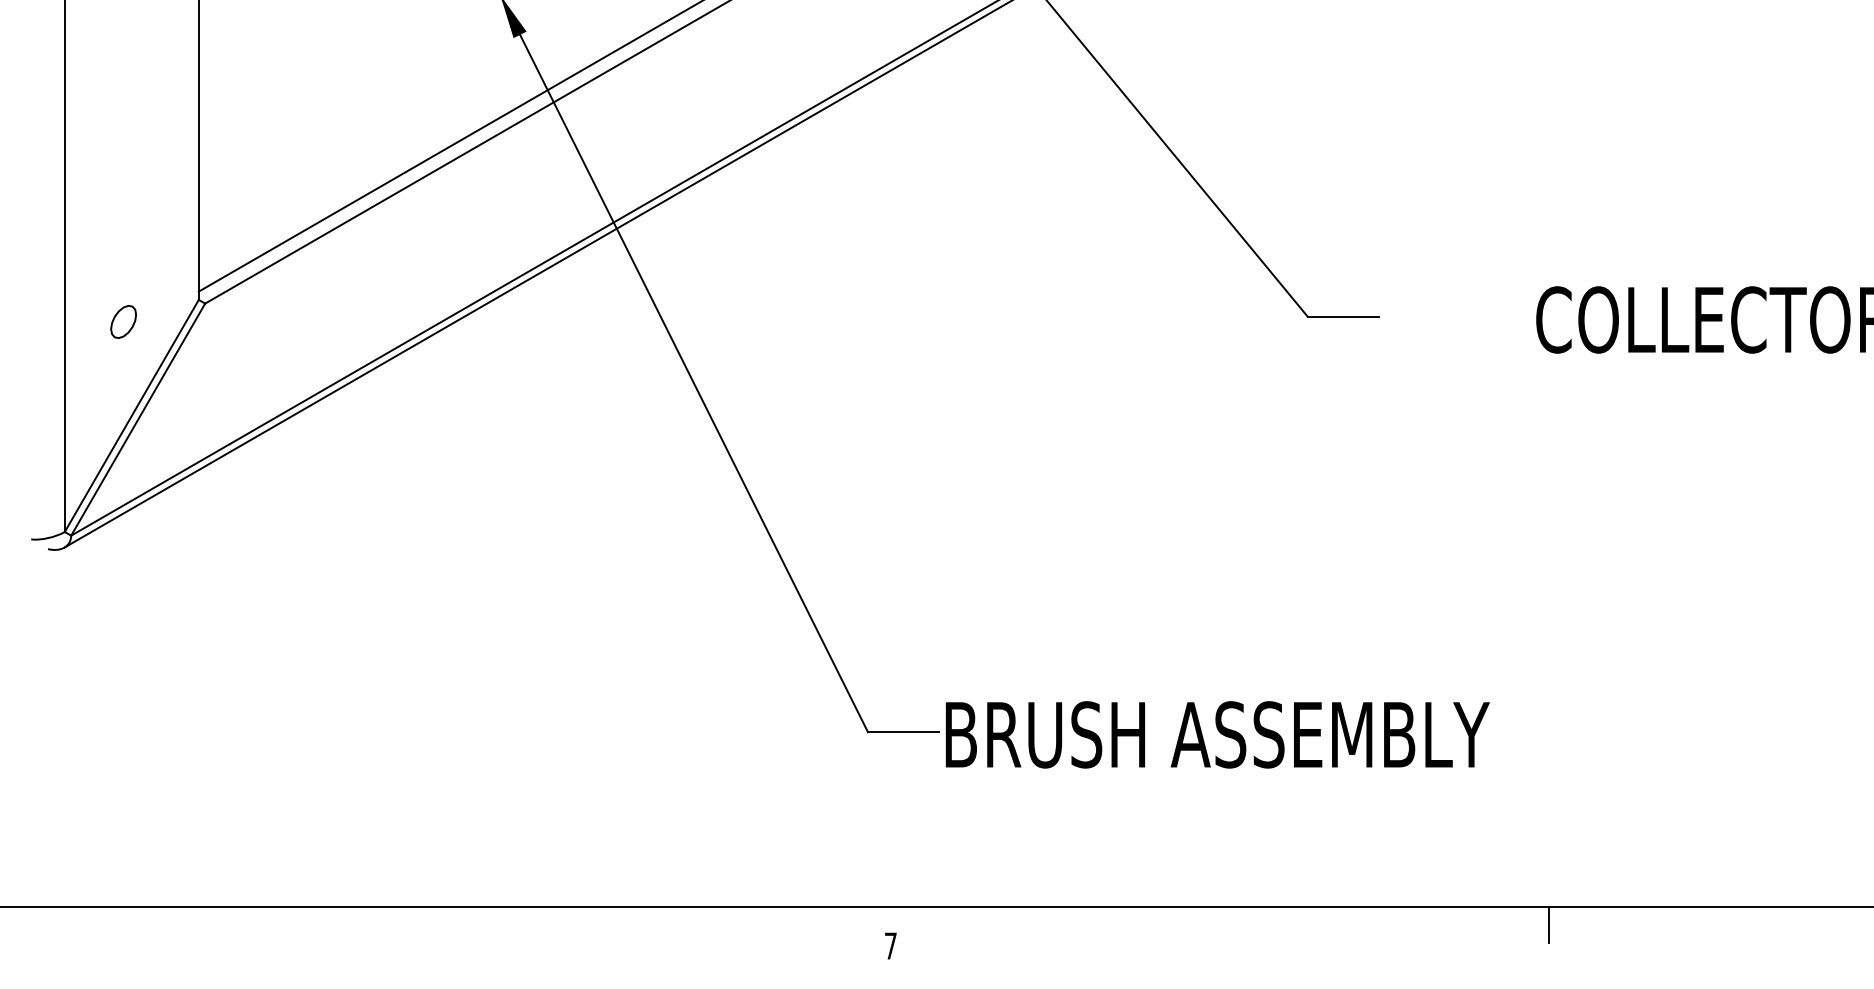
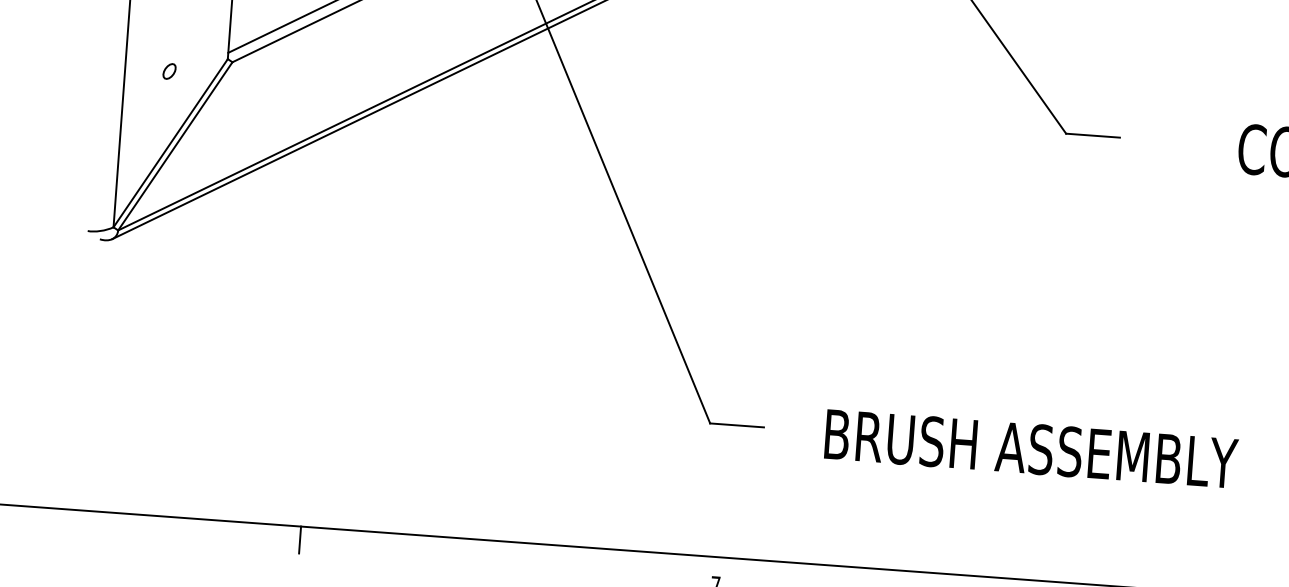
part: (122, 321) -> (168, 71), size x0.62
text: (1217, 734) -> (1031, 448), moved
line: (340, 924) -> (300, 539), added

